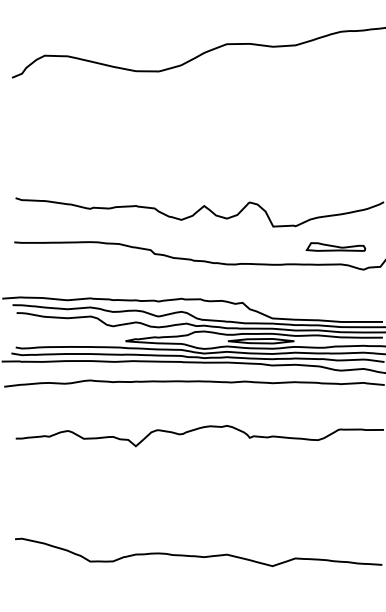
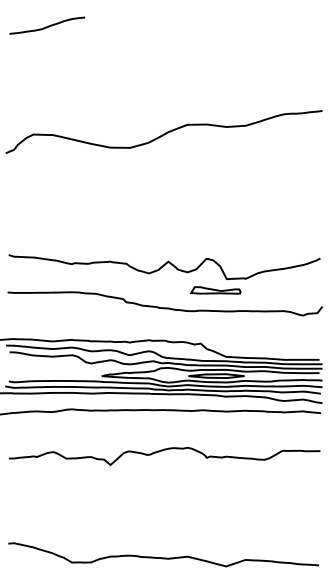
part: (335, 247) -> (215, 290), moved

